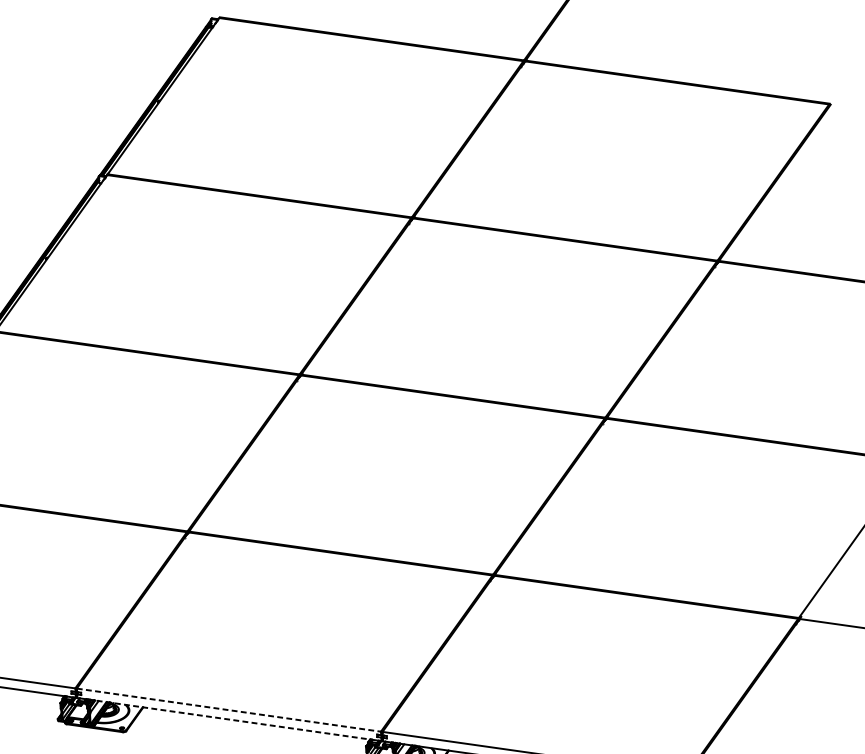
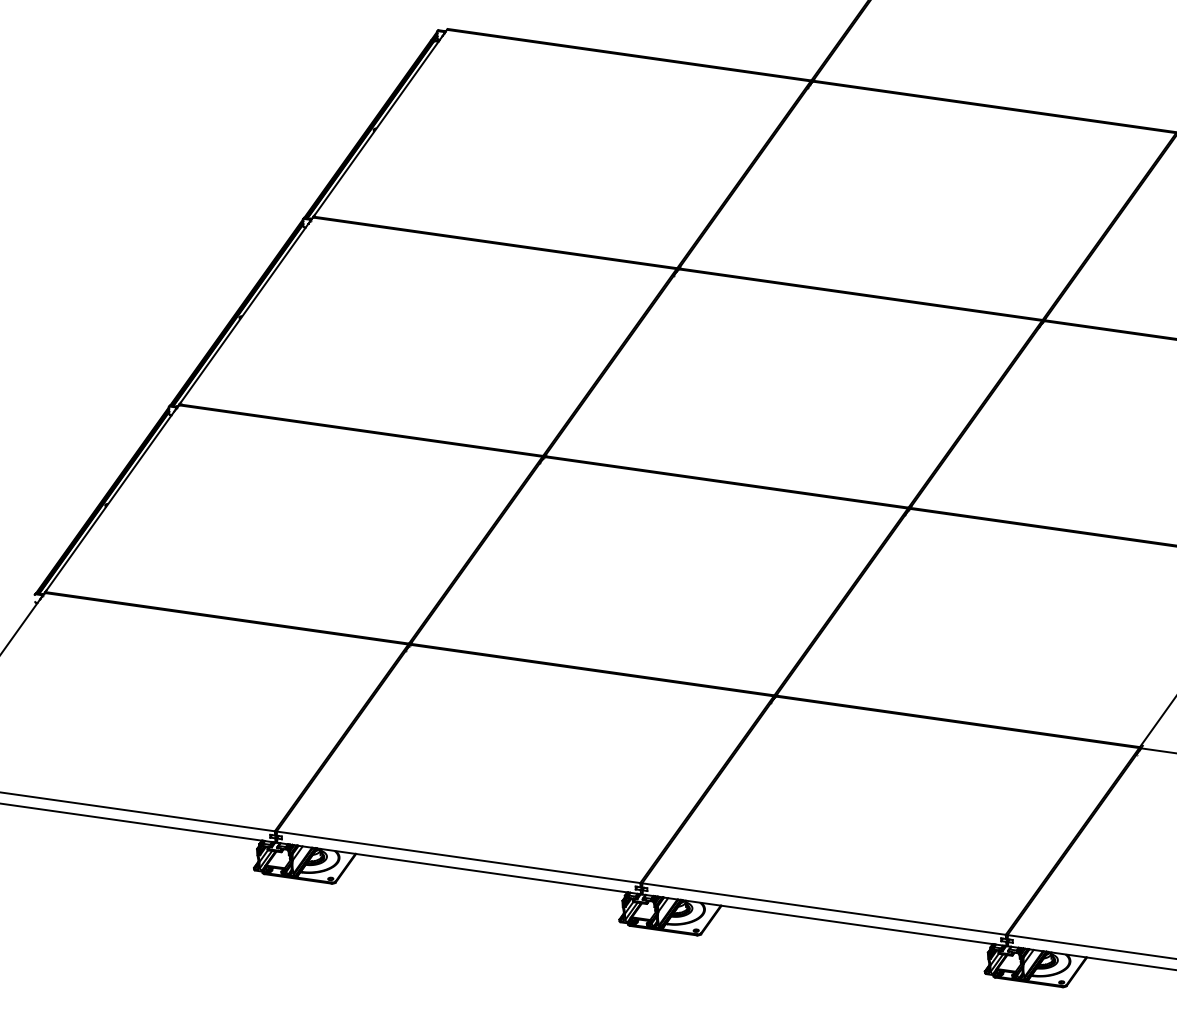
line: (228, 710) -> (458, 857), dashed -> solid
line: (229, 719) -> (459, 868), dashed -> solid

